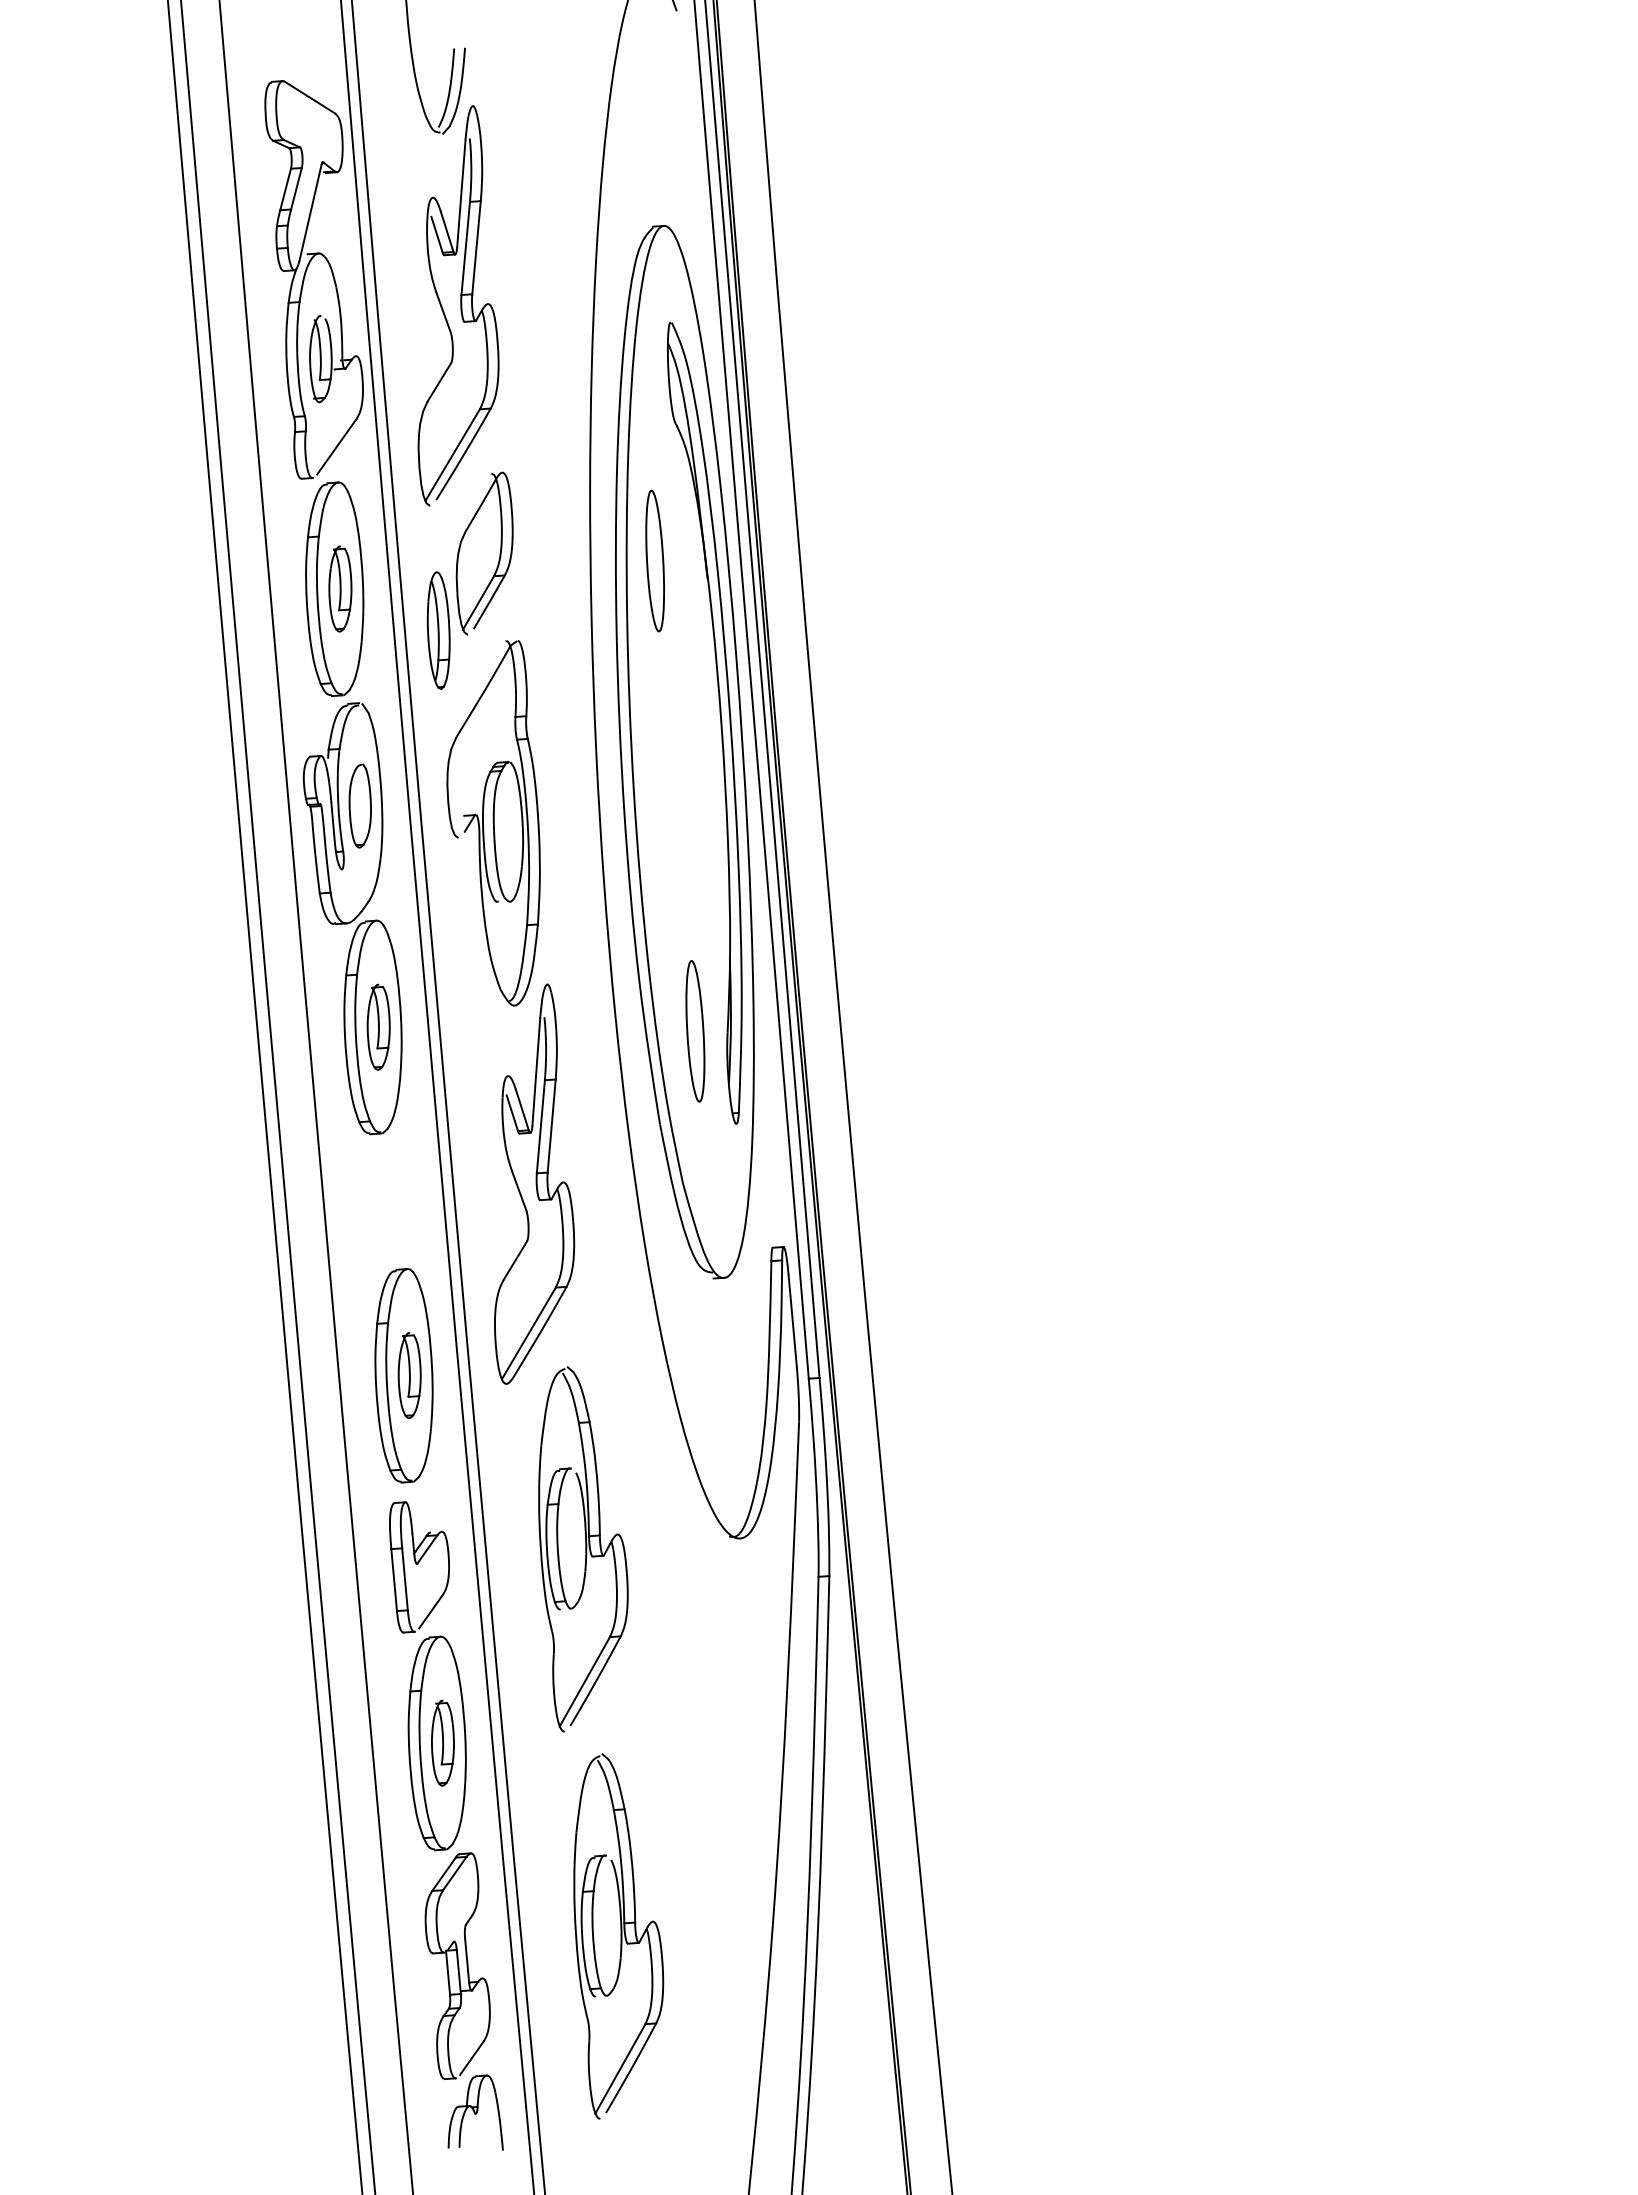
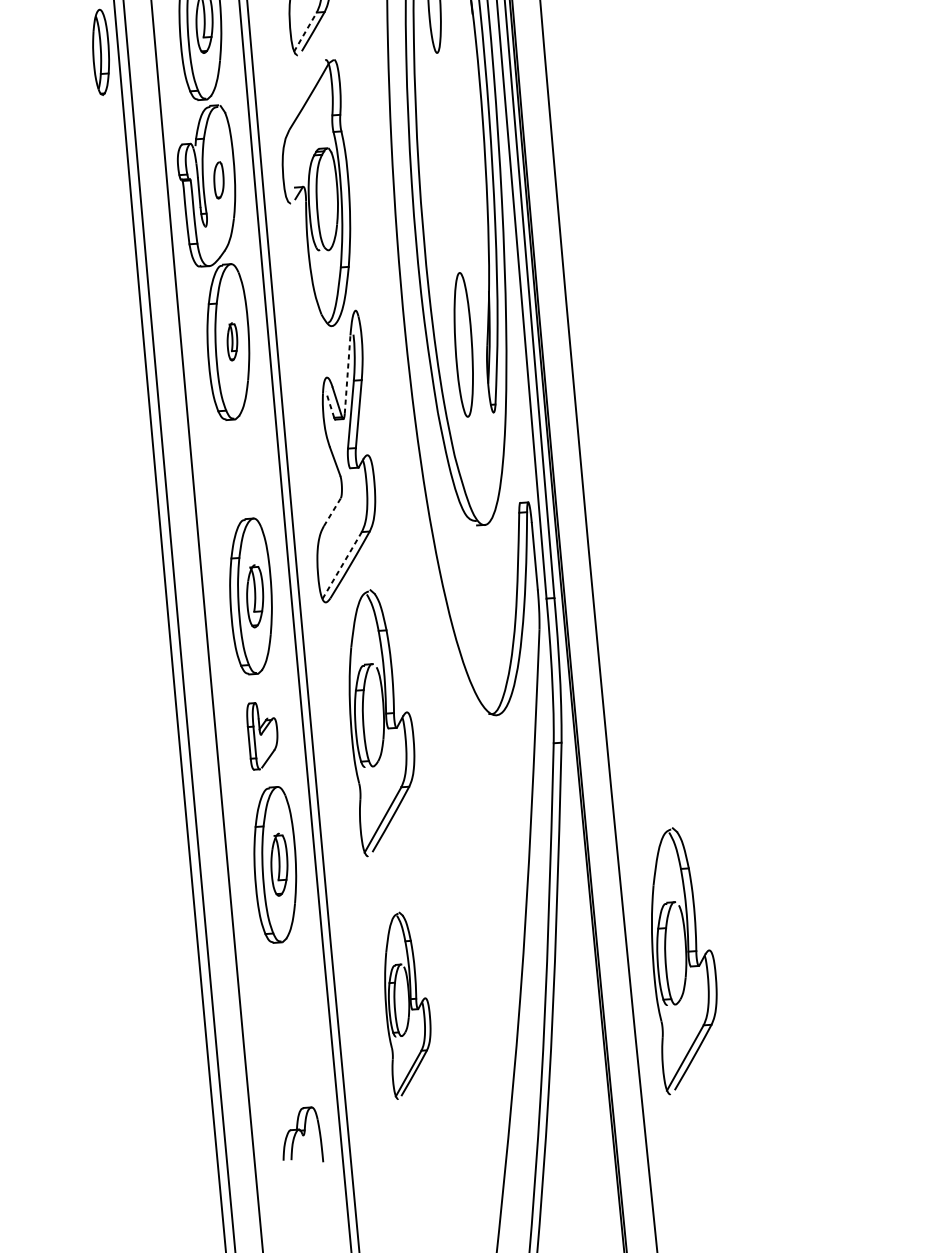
line: (478, 602) -> (305, 31), solid -> dashed
part: (438, 630) -> (100, 52), moved
part: (359, 805) -> (218, 180), size x0.6
part: (378, 1026) -> (232, 341), size x0.6
part: (695, 1031) -> (463, 345), size x1.4
line: (536, 1071) -> (347, 374), solid -> dashed
line: (512, 1113) -> (330, 404), solid -> dashed
line: (515, 1259) -> (332, 511), solid -> dashed
line: (529, 1332) -> (342, 564), solid -> dashed
part: (419, 1567) -> (262, 736), size x0.7
part: (997, 1875) -> (684, 961), added
part: (618, 1936) -> (407, 1005), size x0.7
part: (457, 1965) -> (290, 1027), removed

